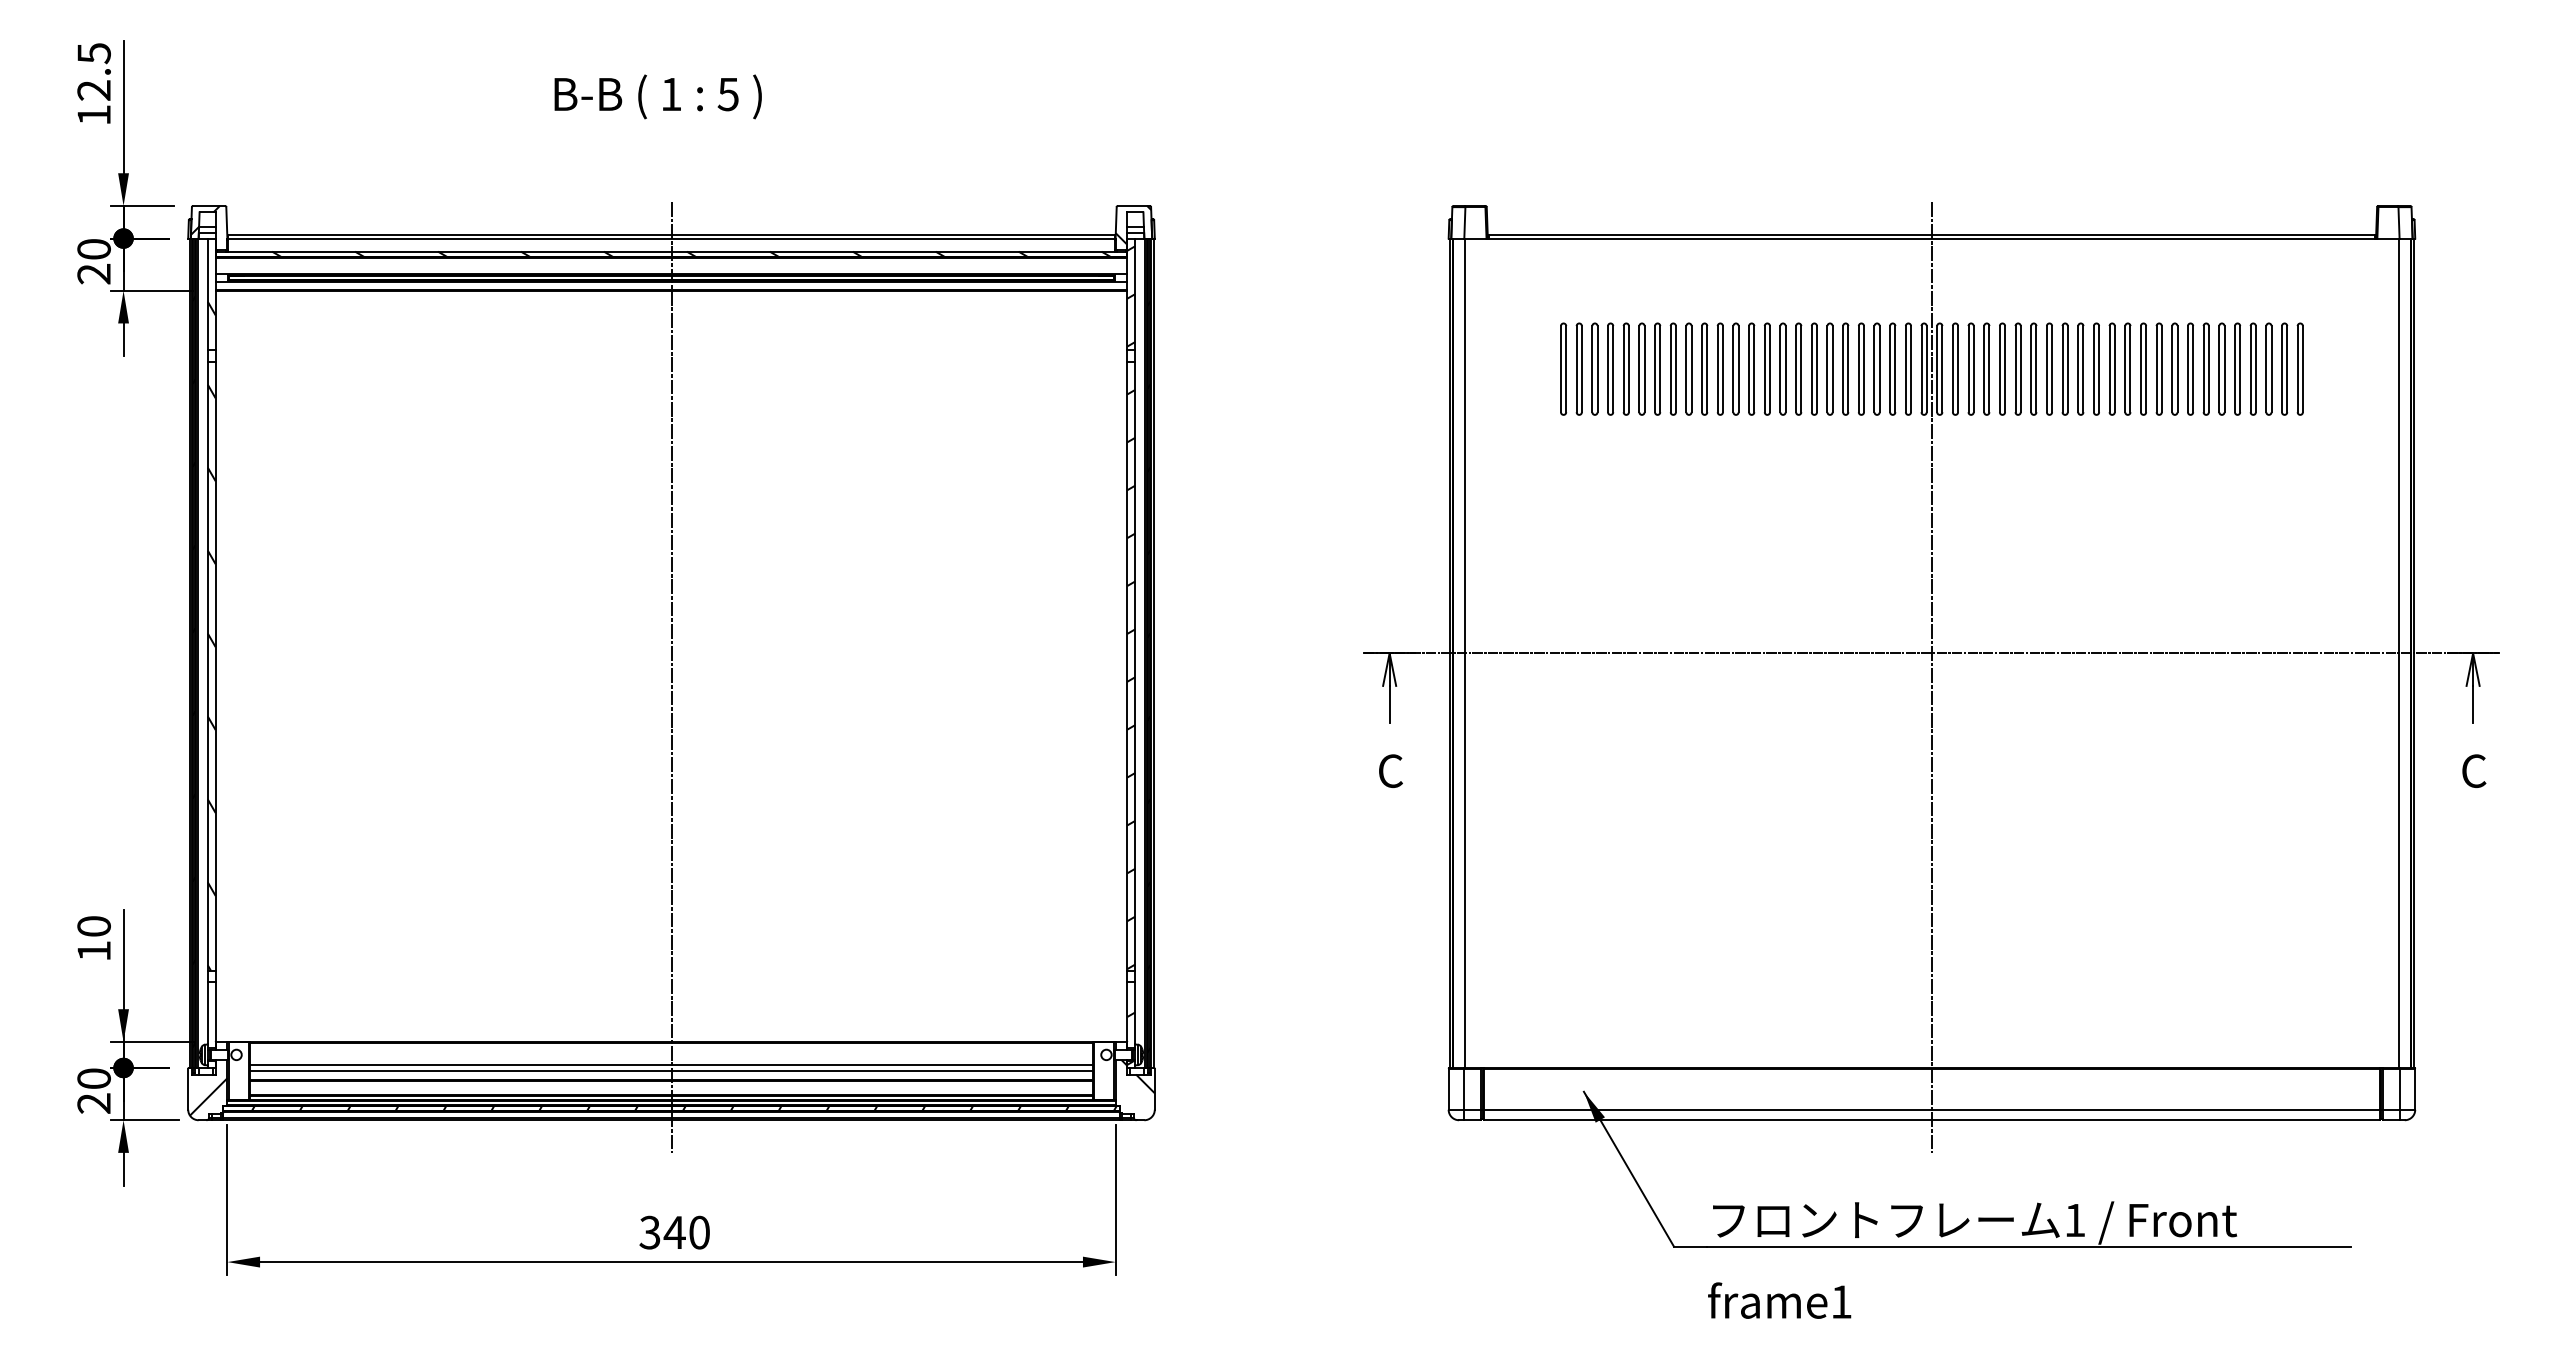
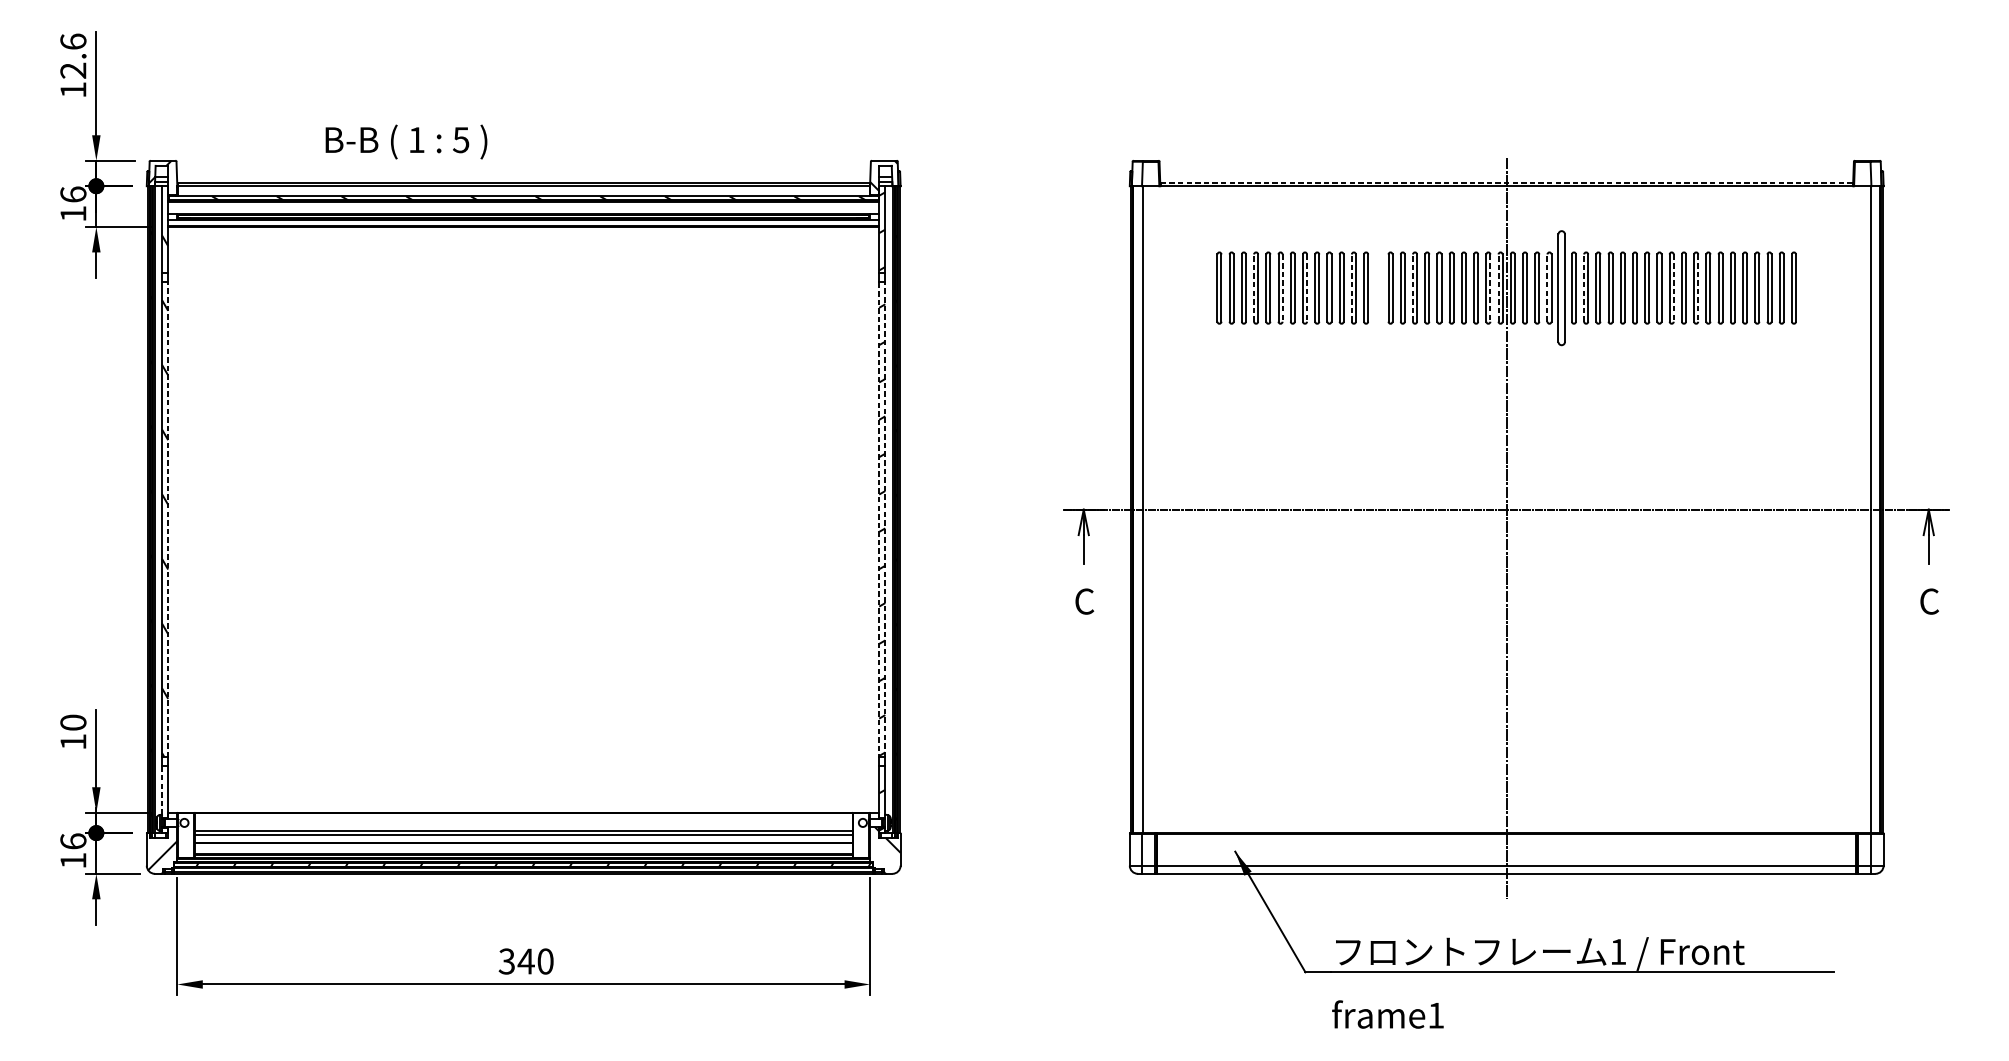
text: (93, 53) -> (72, 41), 12.5 -> 12.6
text: (657, 96) -> (405, 141), moved
line: (1932, 234) -> (1507, 183), solid -> dashed
text: (93, 261) -> (72, 204), 20 -> 16
line: (1608, 368) -> (1254, 287), solid -> dashed
line: (1733, 368) -> (1351, 287), solid -> dashed
part: (1766, 368) -> (1377, 287), removed
line: (1811, 368) -> (1412, 287), solid -> dashed
line: (1921, 368) -> (1498, 287), solid -> dashed
line: (1984, 368) -> (1547, 287), solid -> dashed
part: (2002, 368) -> (1561, 287), size x1.6
line: (2031, 368) -> (1584, 287), solid -> dashed
line: (1644, 369) -> (1282, 288), solid -> dashed
line: (1675, 369) -> (1306, 288), solid -> dashed
line: (1911, 369) -> (1490, 288), solid -> dashed
line: (2146, 369) -> (1674, 288), solid -> dashed
line: (2177, 369) -> (1698, 288), solid -> dashed
line: (215, 665) -> (168, 519), solid -> dashed
line: (1135, 665) -> (885, 519), solid -> dashed
line: (1127, 666) -> (879, 519), solid -> dashed
line: (671, 677) -> (523, 528), removed
line: (207, 1013) -> (161, 790), solid -> dashed
text: (93, 1090) -> (72, 850), 20 -> 16

